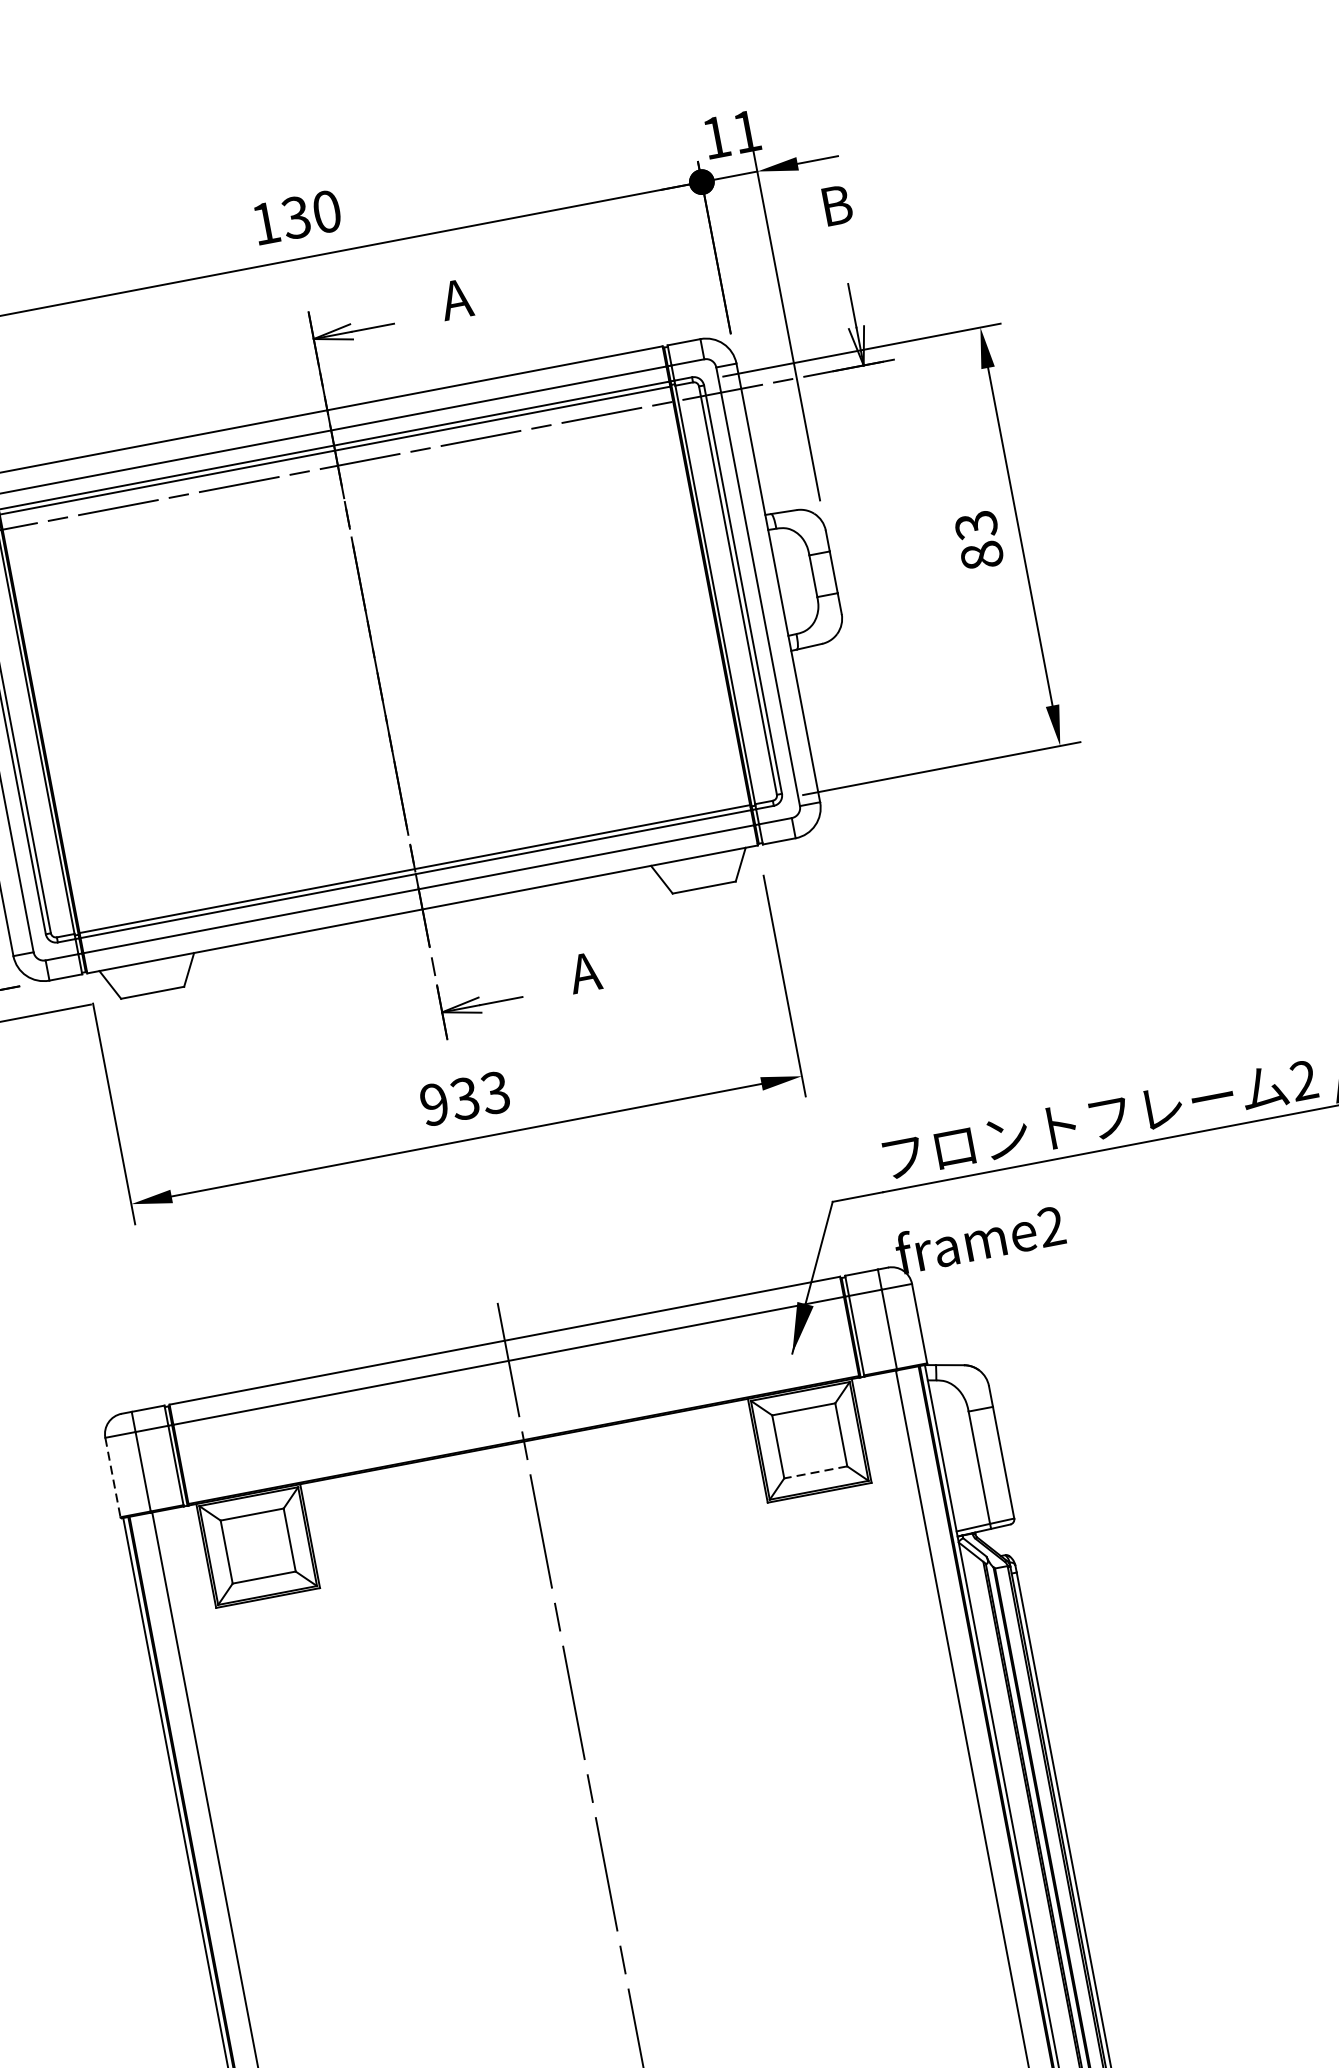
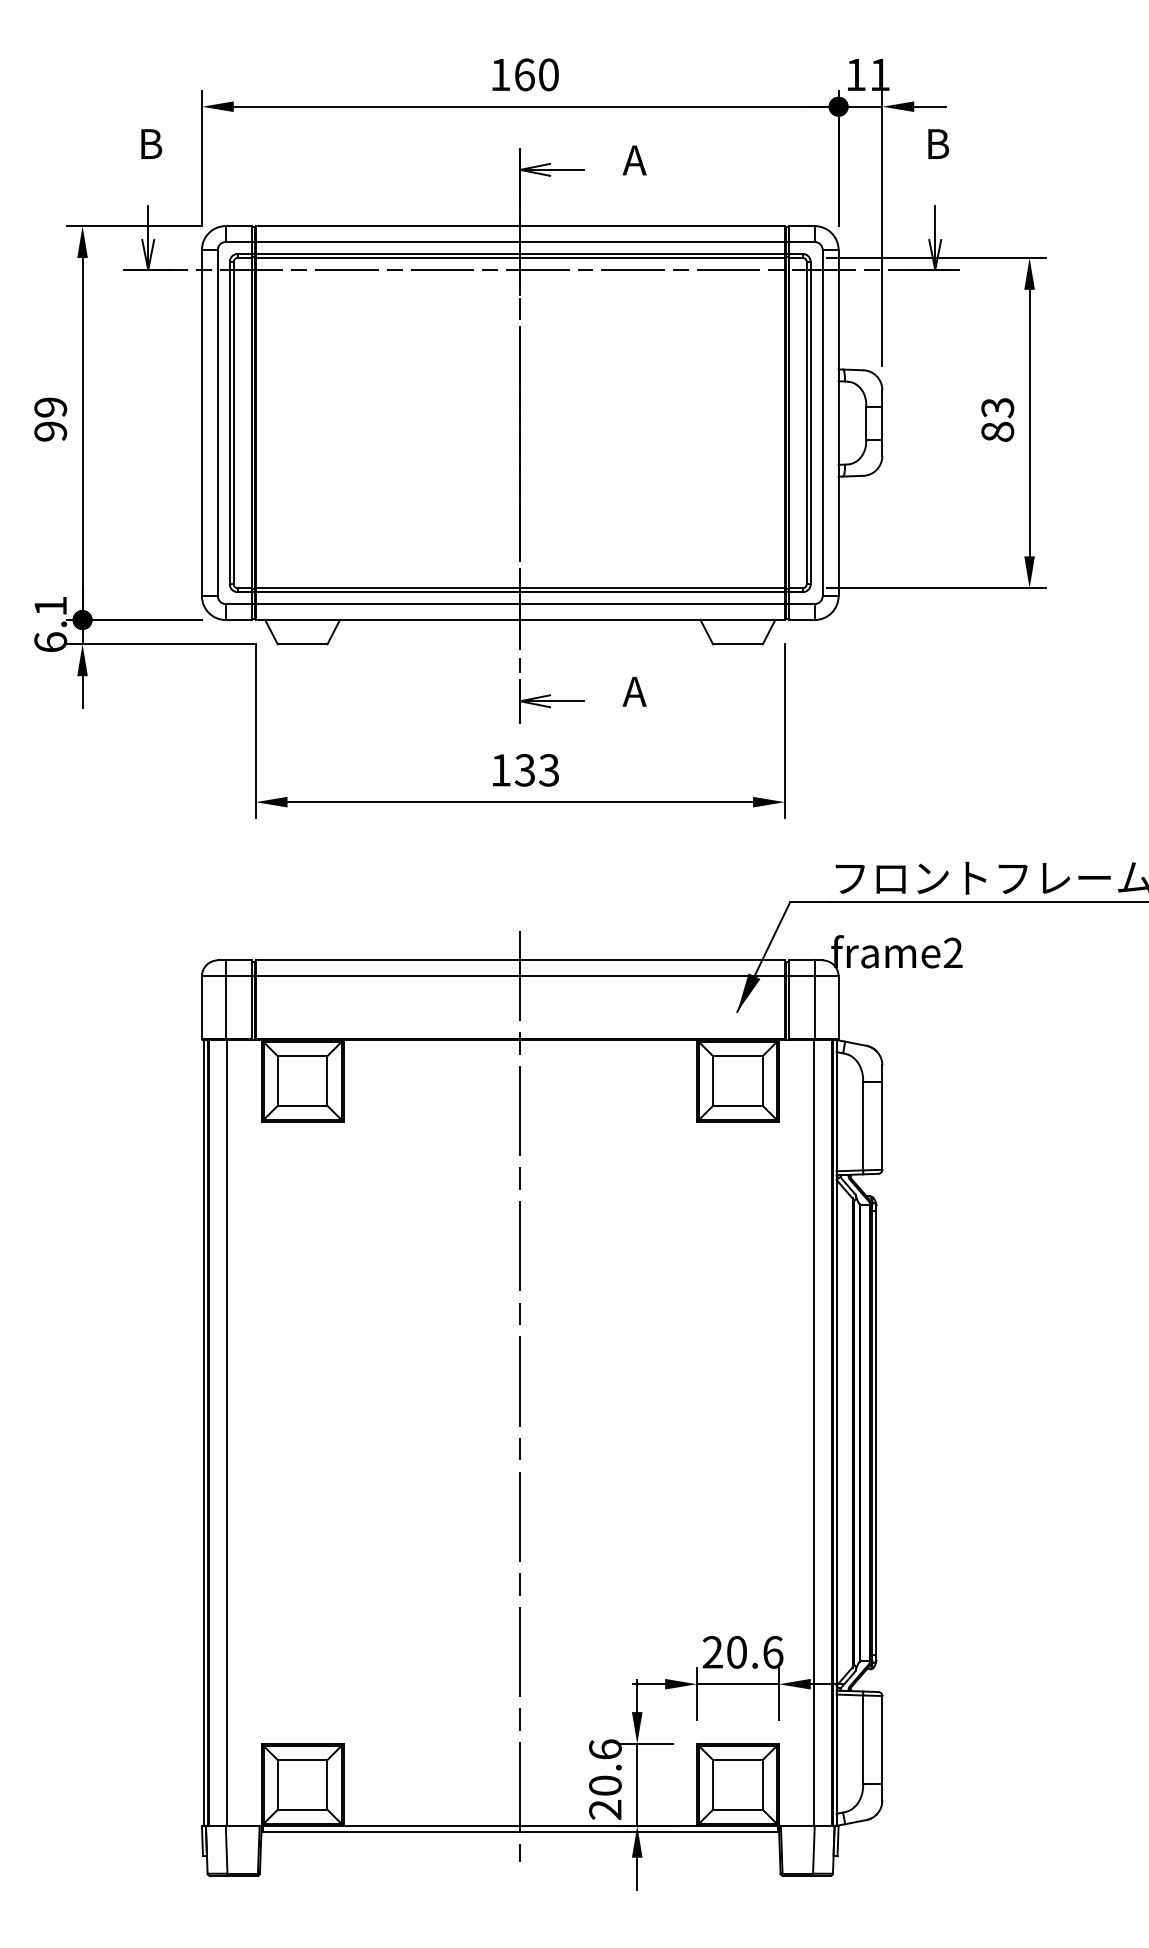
text: (296, 217) -> (524, 74), 130 -> 160
text: (433, 1103) -> (500, 769), 933 -> 133
line: (815, 1472) -> (737, 1105), dashed -> solid
line: (112, 1478) -> (201, 1008), dashed -> solid

